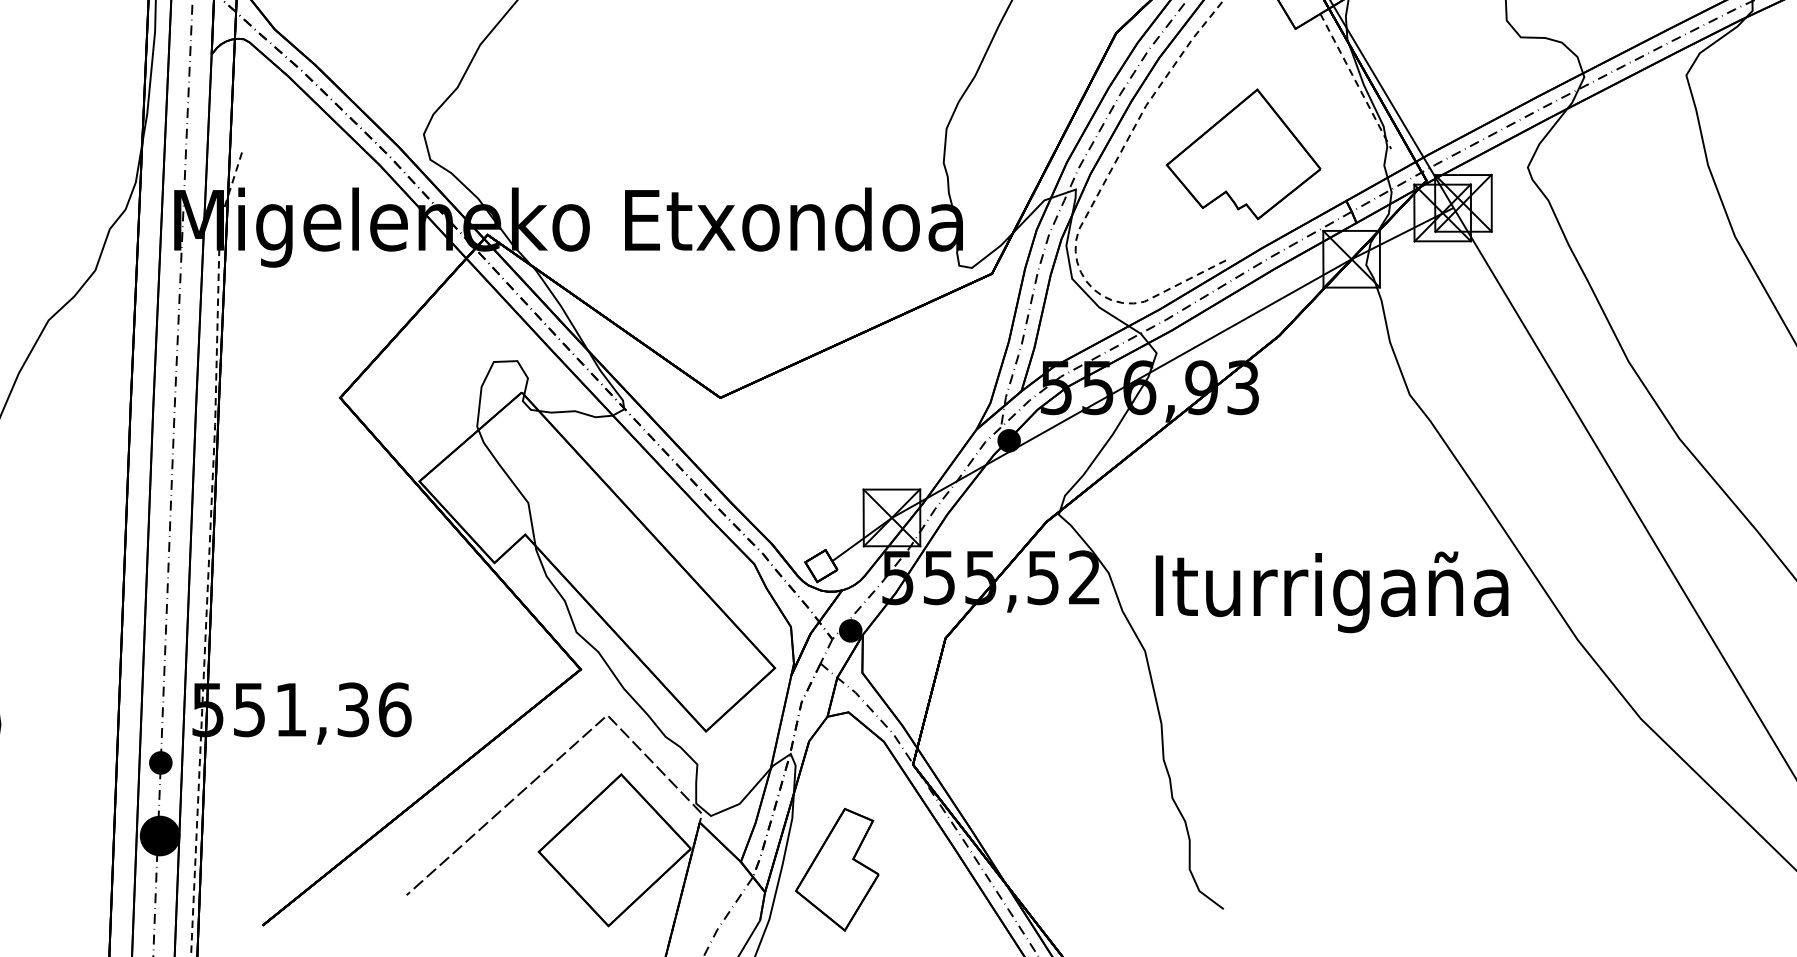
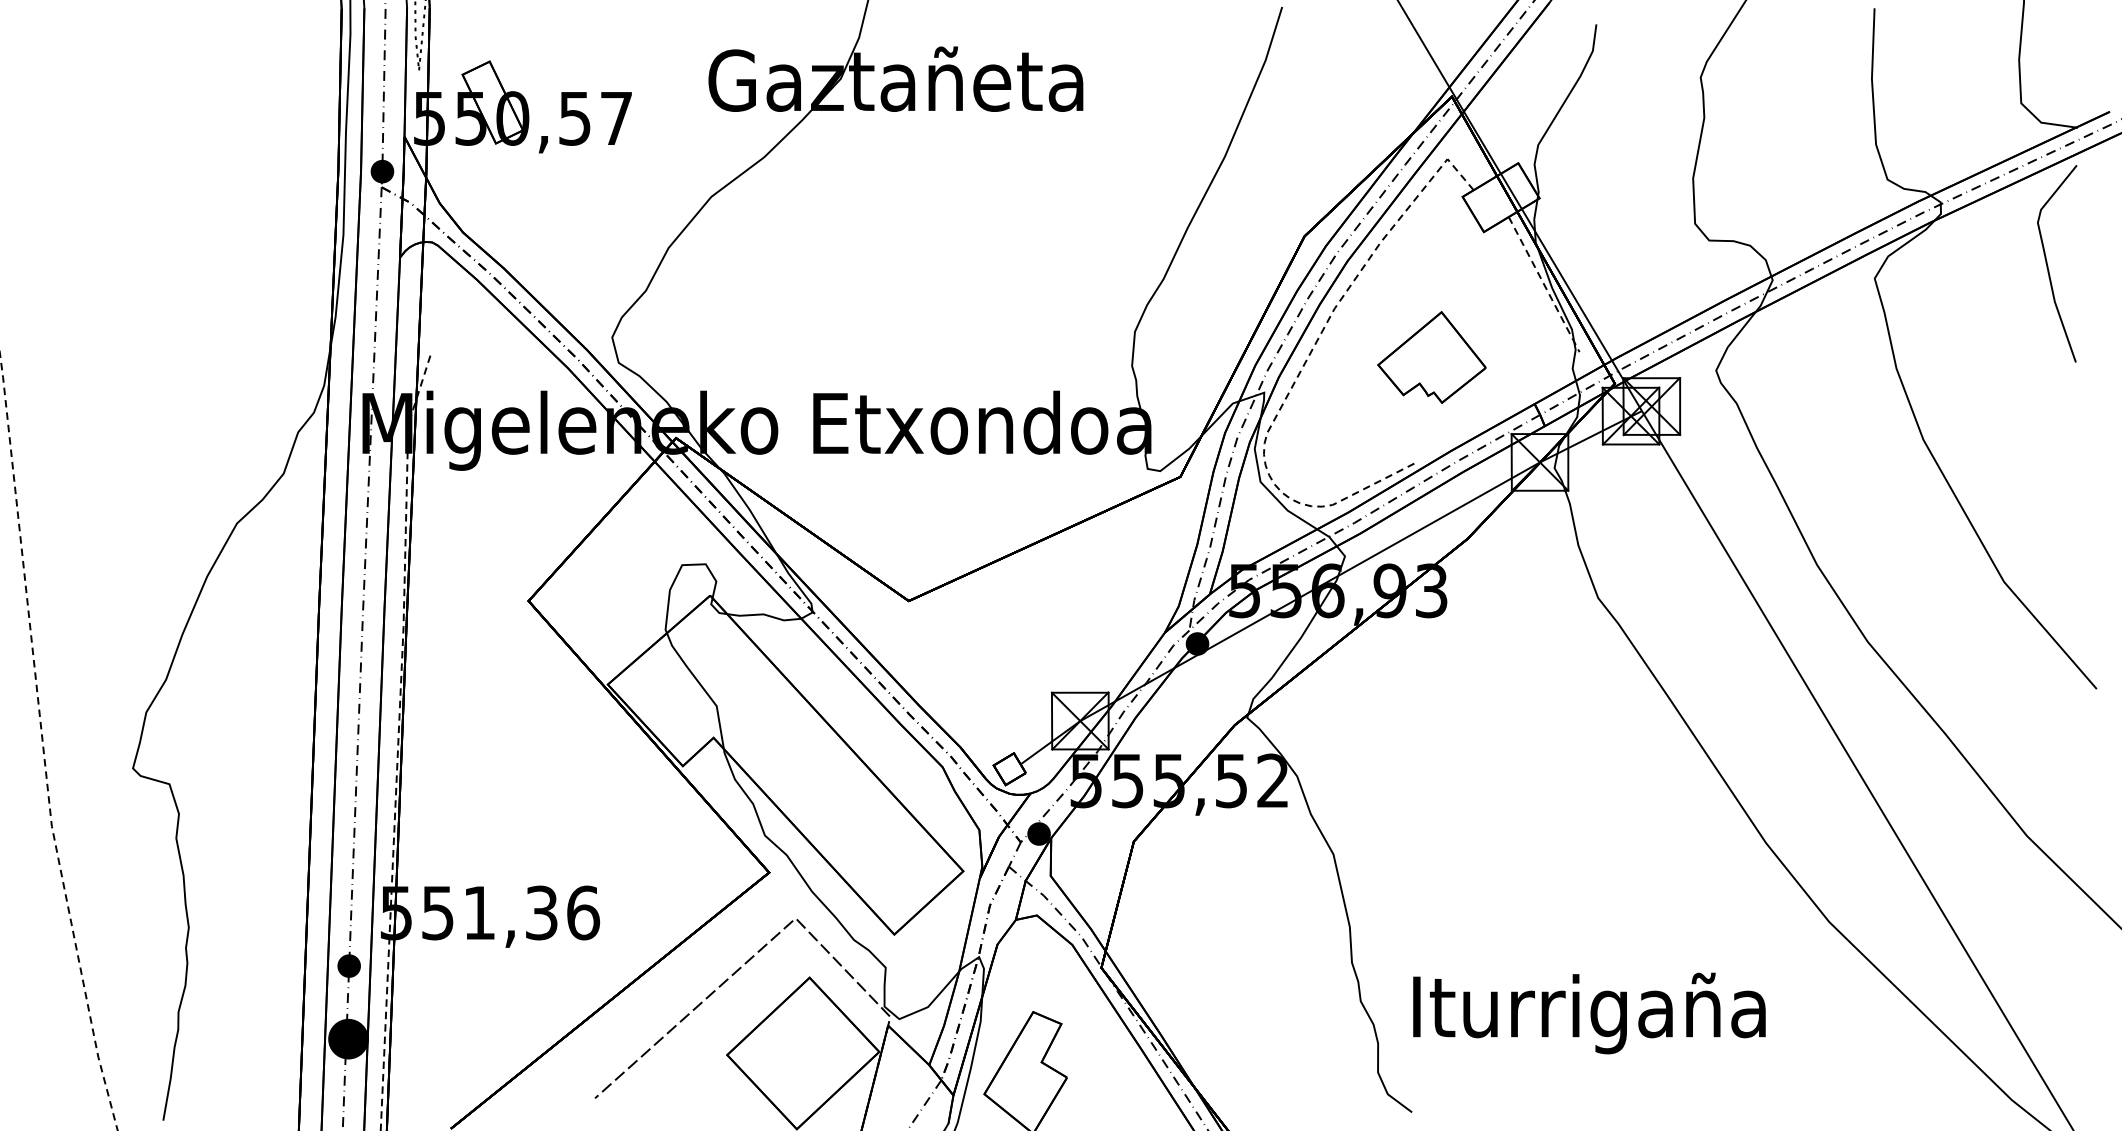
part: (1243, 154) -> (1431, 357), size x0.7
text: (1332, 592) -> (1589, 1013), moved

